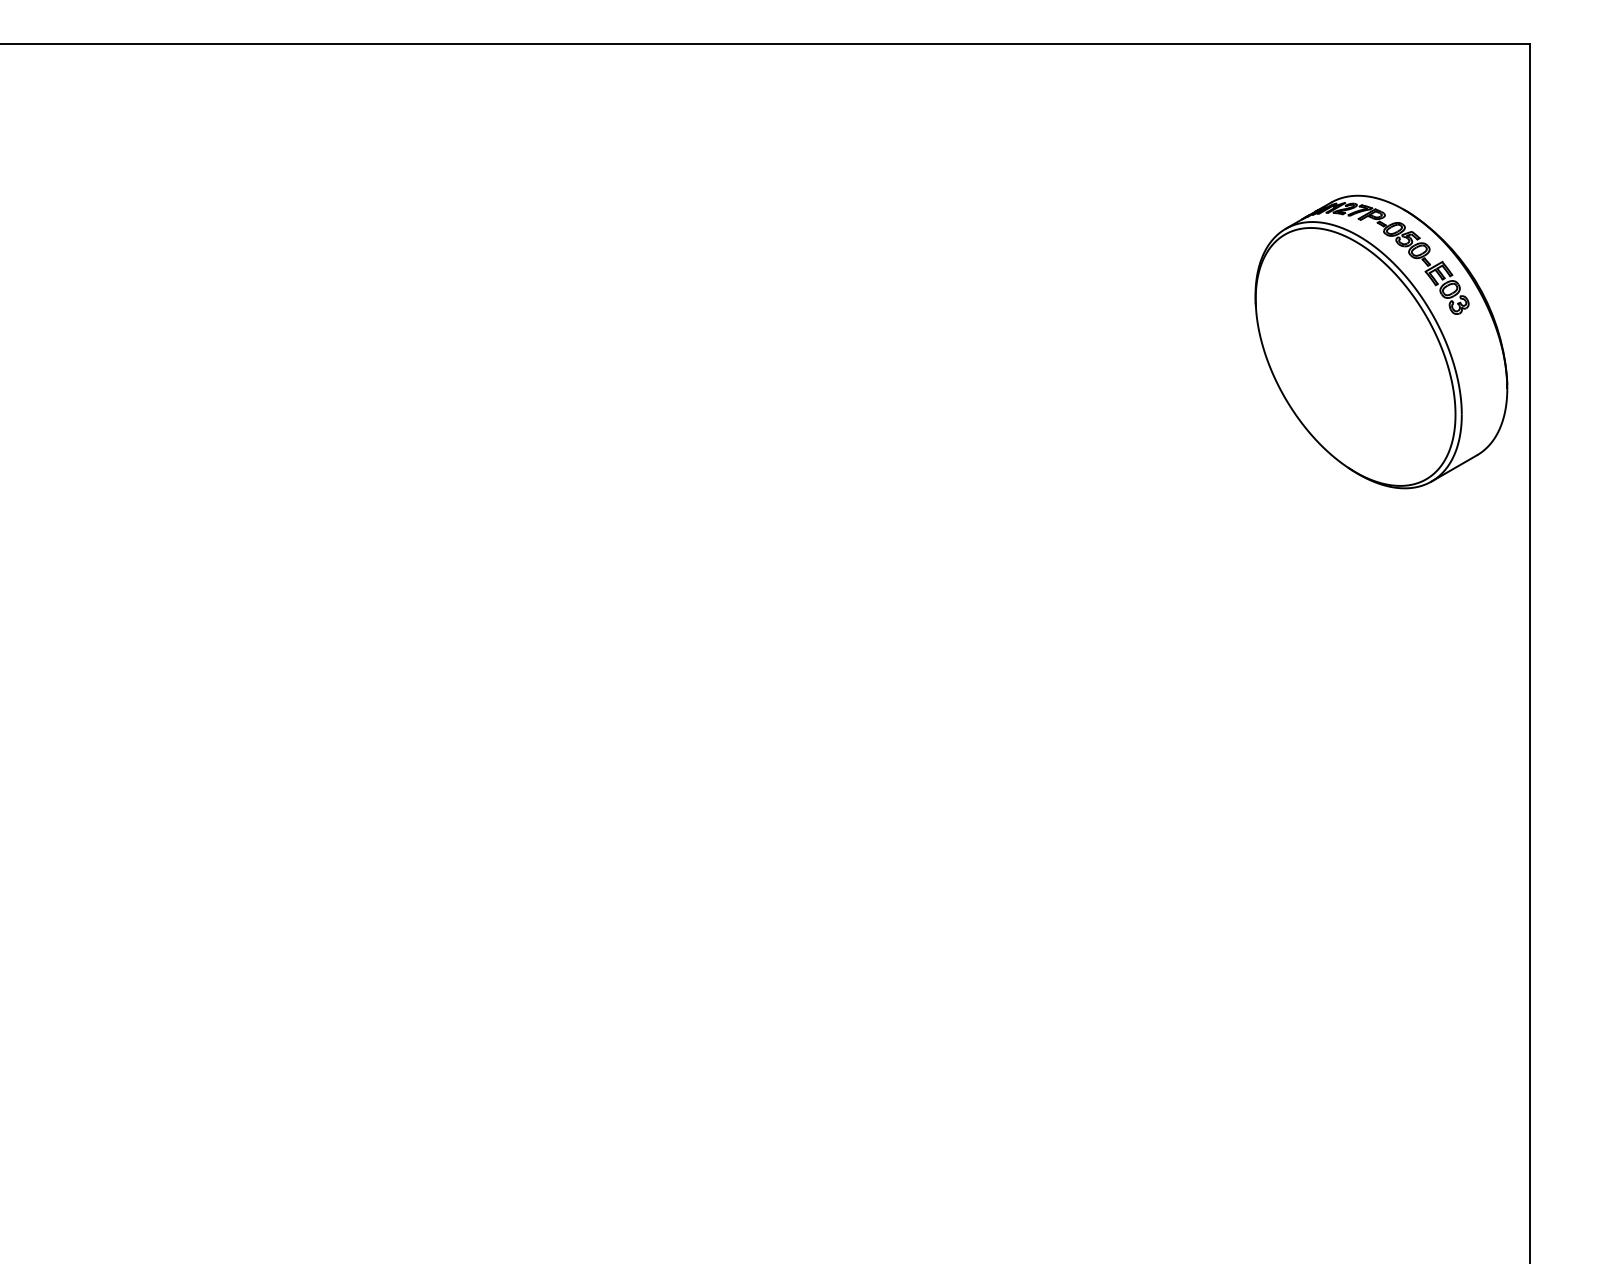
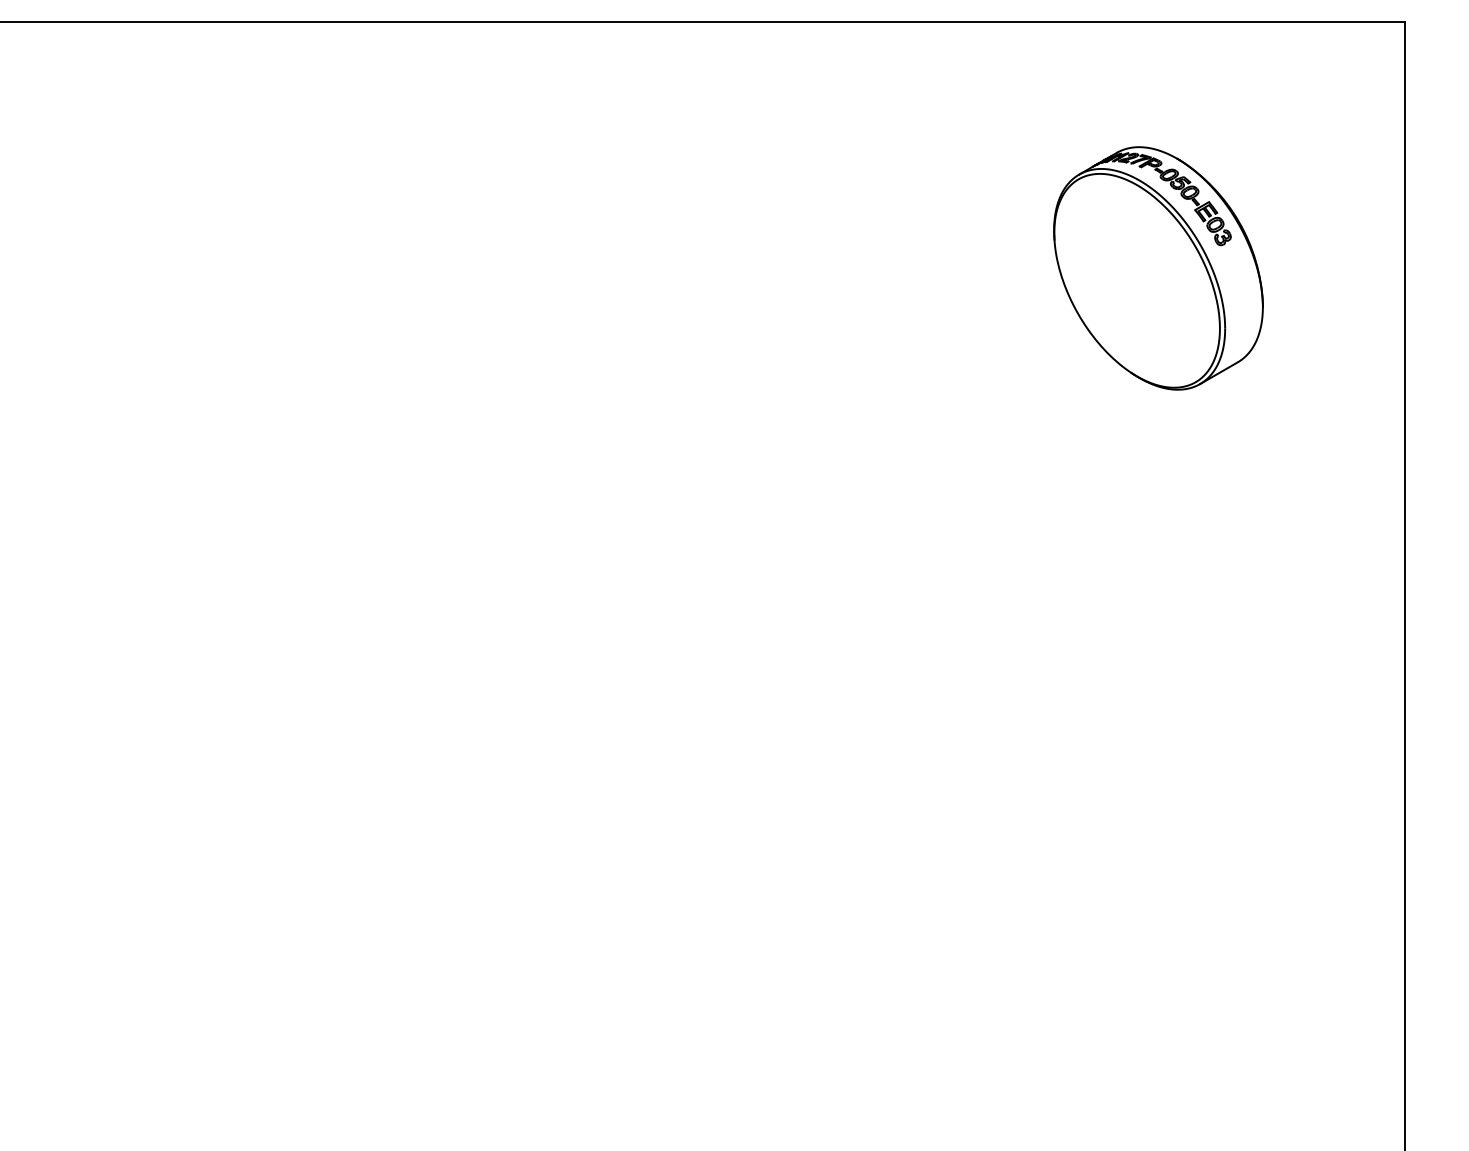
part: (1381, 342) -> (1158, 268), moved

